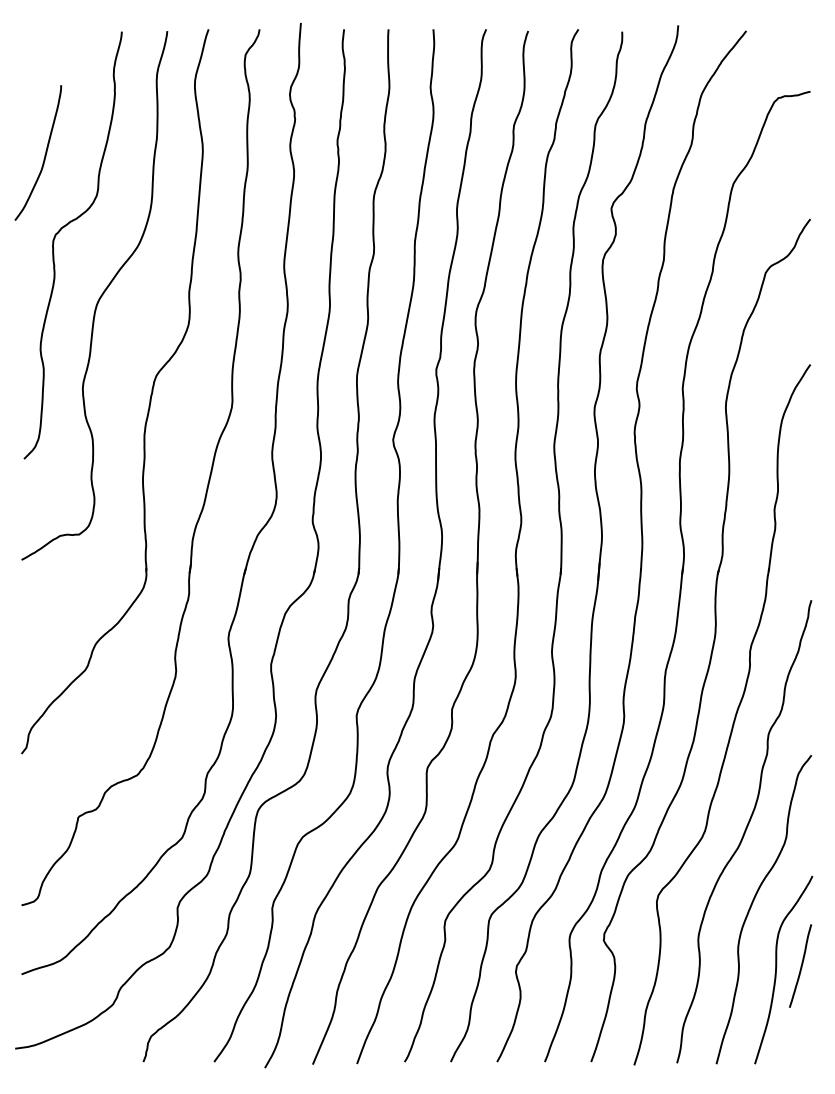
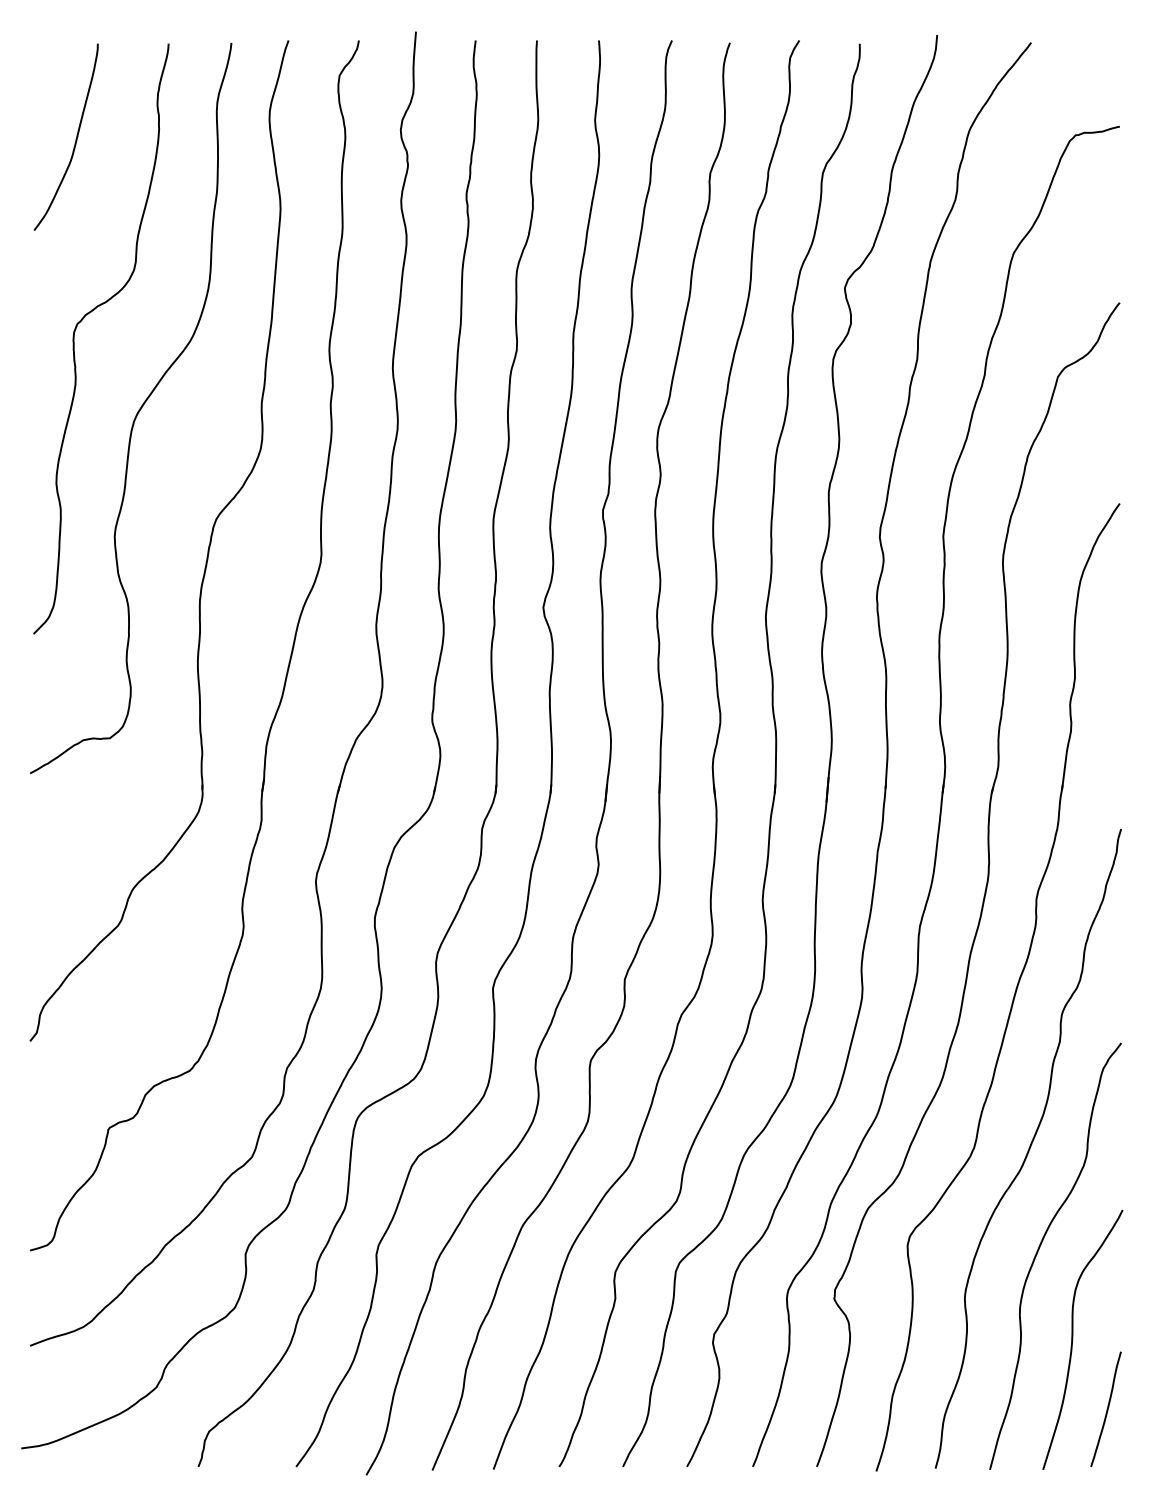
curve: (45, 154) -> (75, 139), moved
curve: (800, 966) -> (1106, 1409), moved

